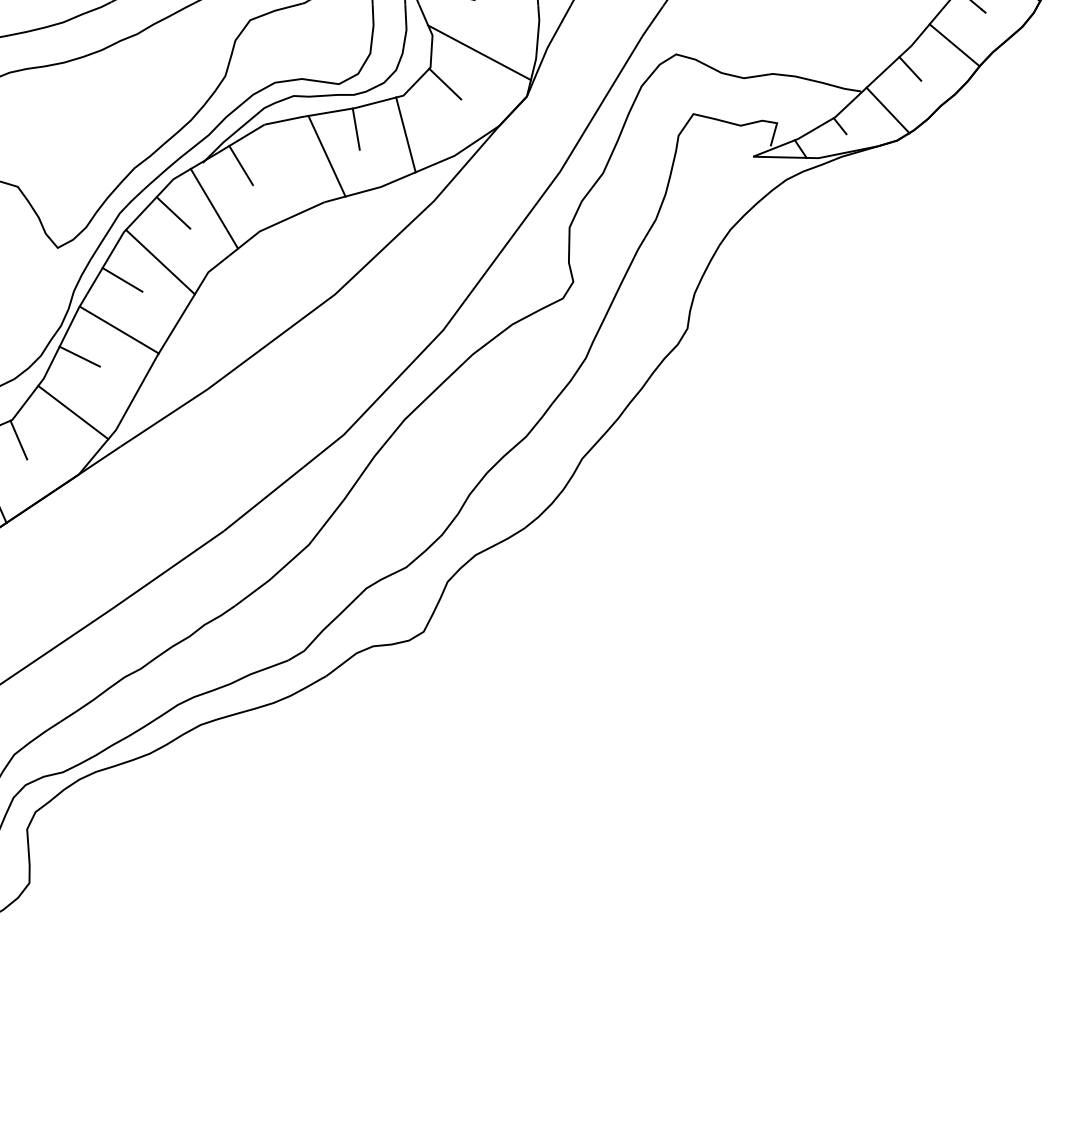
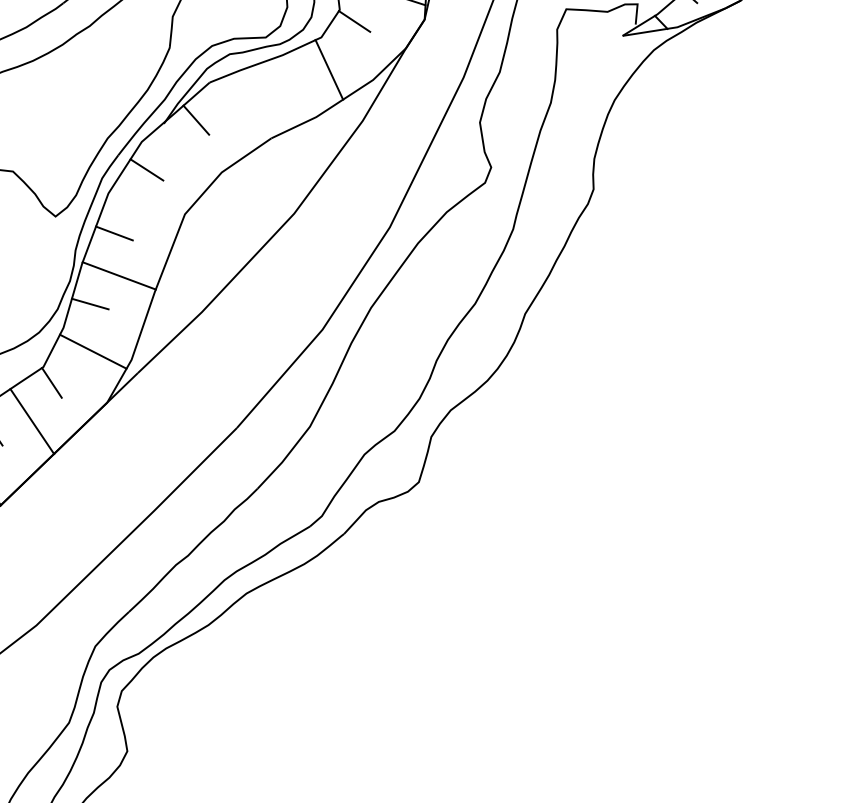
line: (355, 128) -> (286, 72), removed
line: (326, 156) -> (266, 99), removed
line: (214, 208) -> (180, 160), removed
line: (160, 262) -> (143, 213), removed

